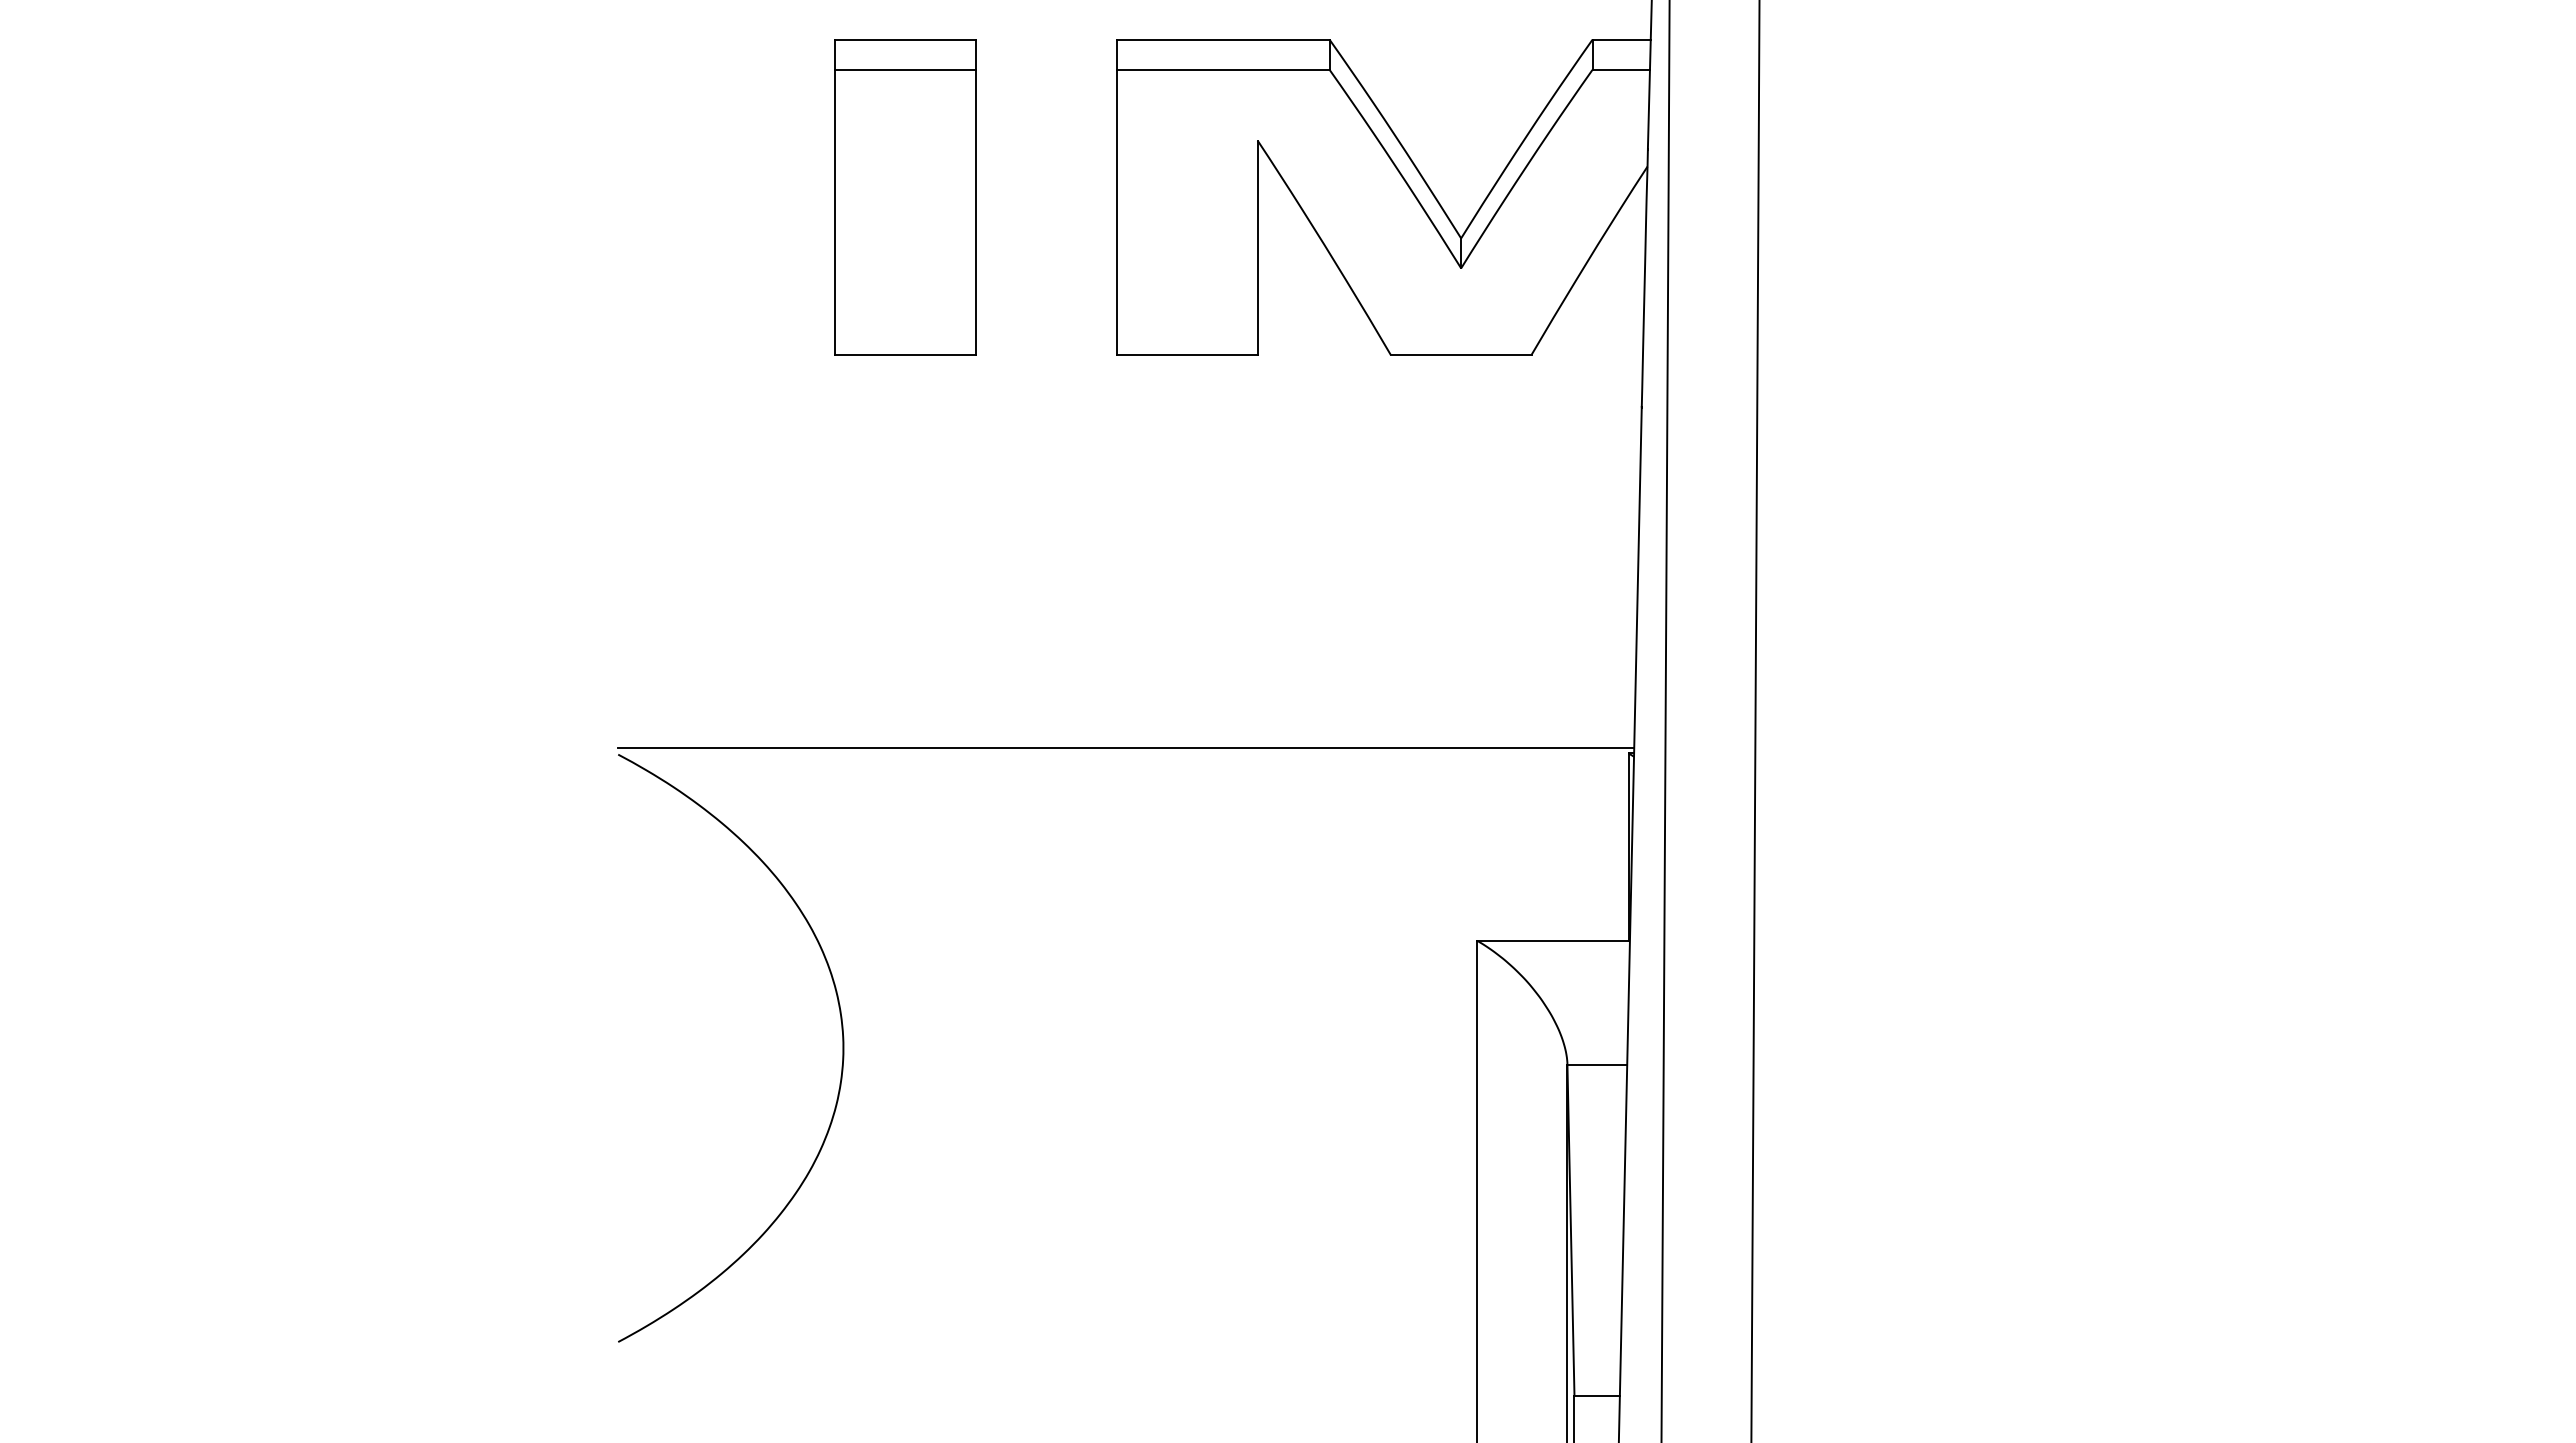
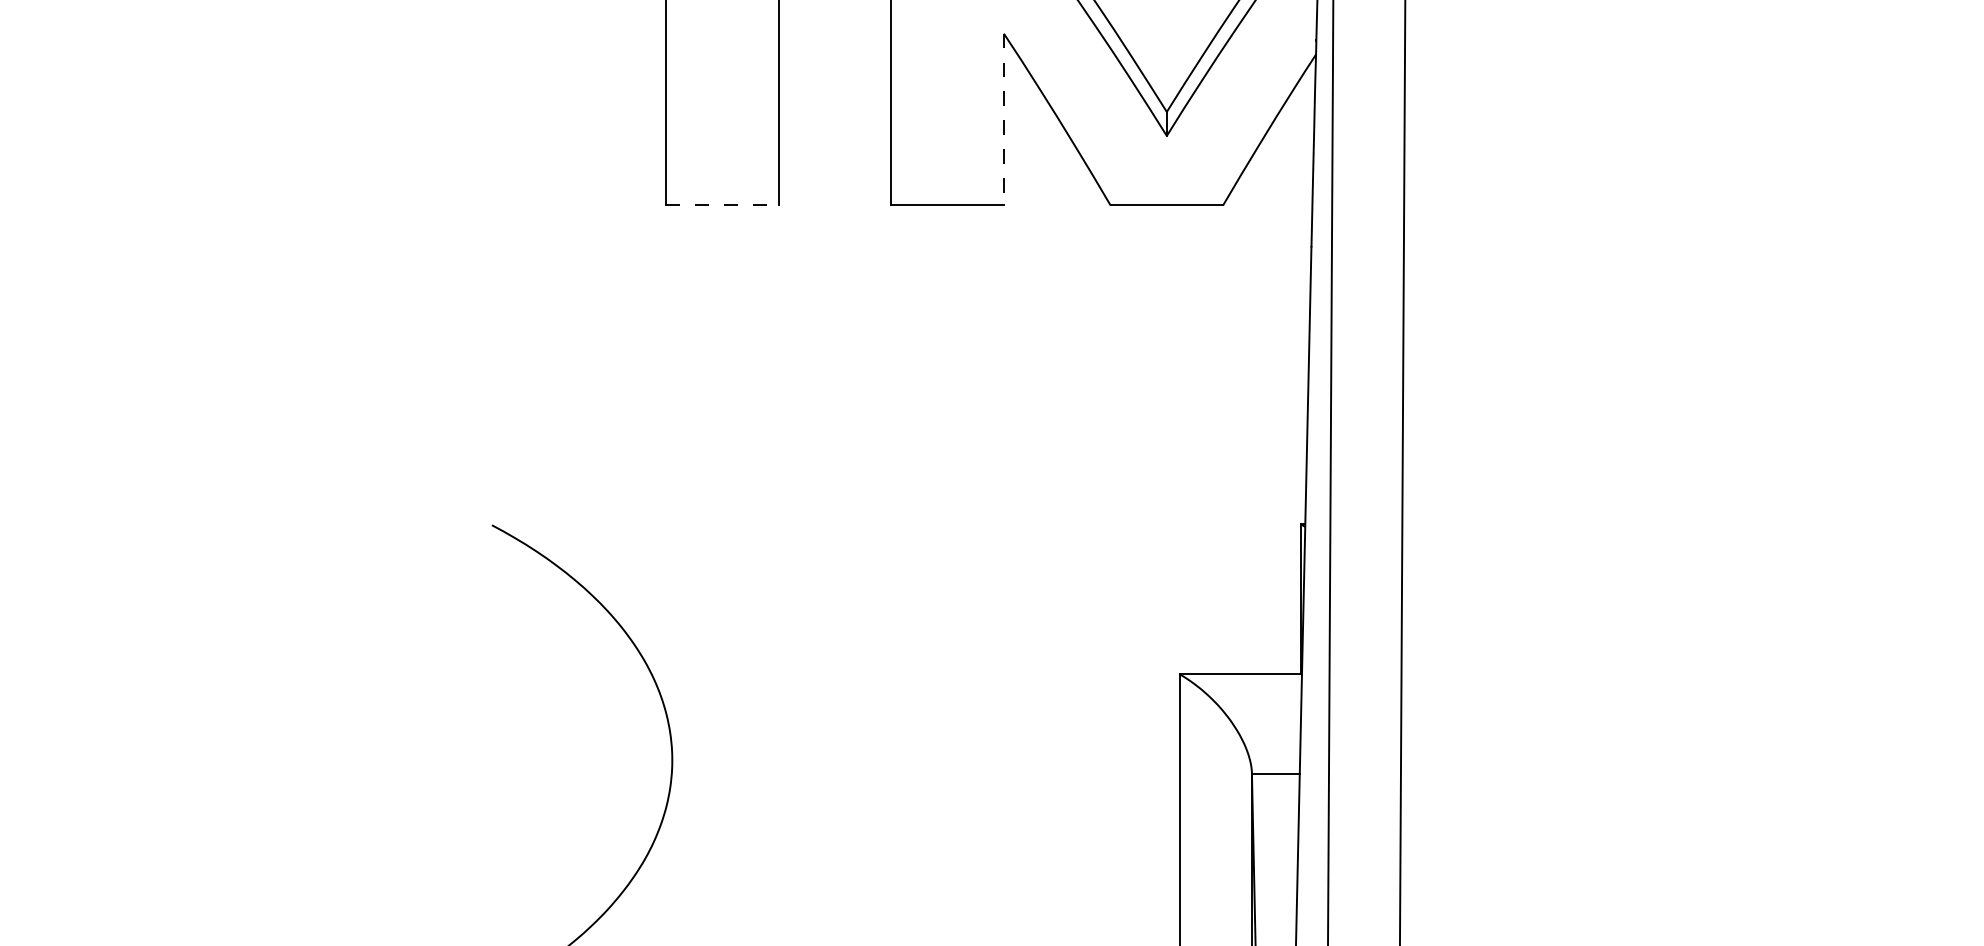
line: (1257, 248) -> (1003, 120), solid -> dashed
line: (906, 354) -> (722, 204), solid -> dashed
line: (1126, 748) -> (898, 520), removed

